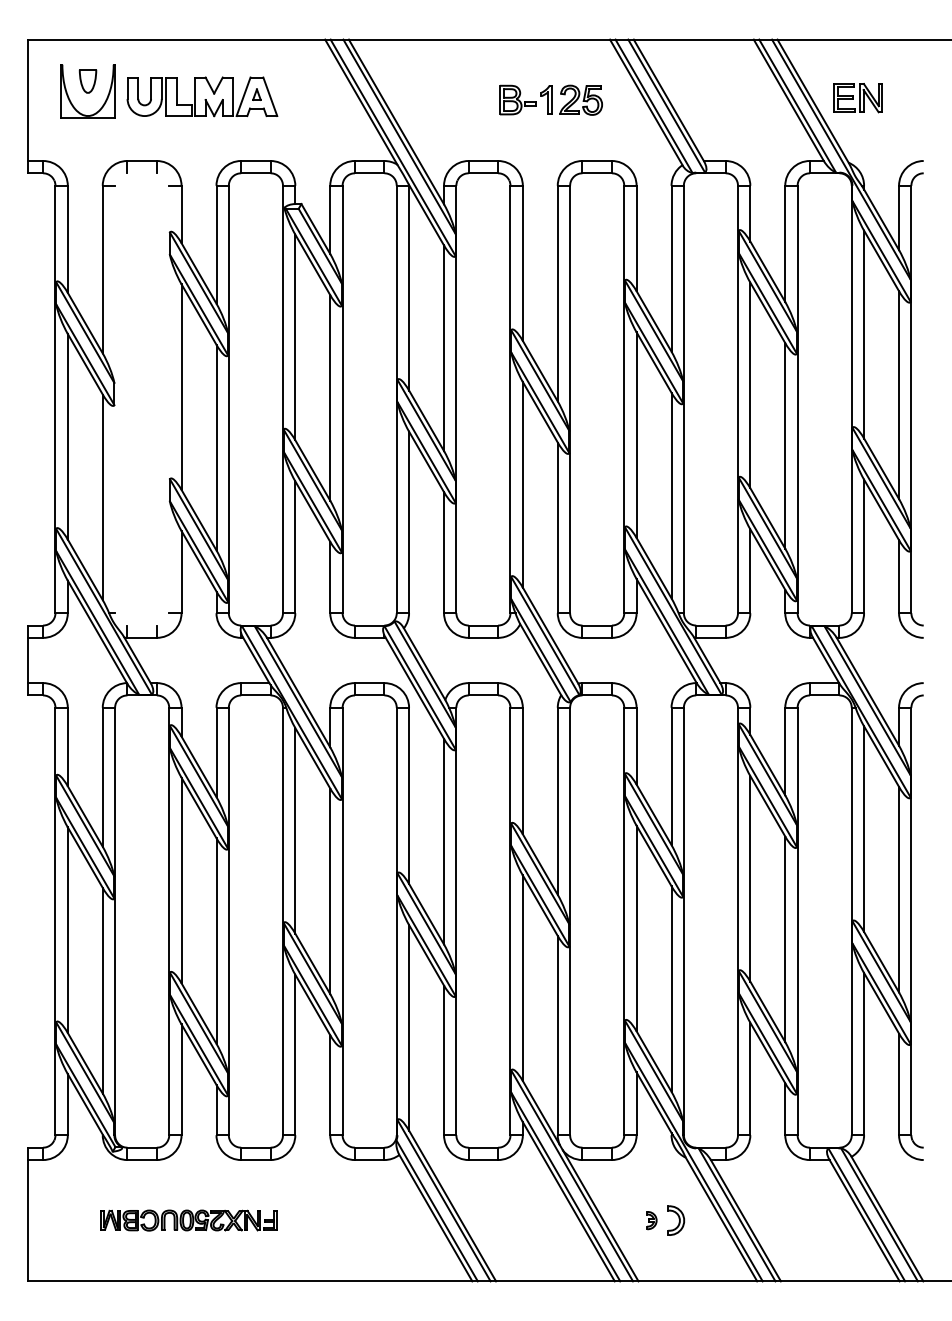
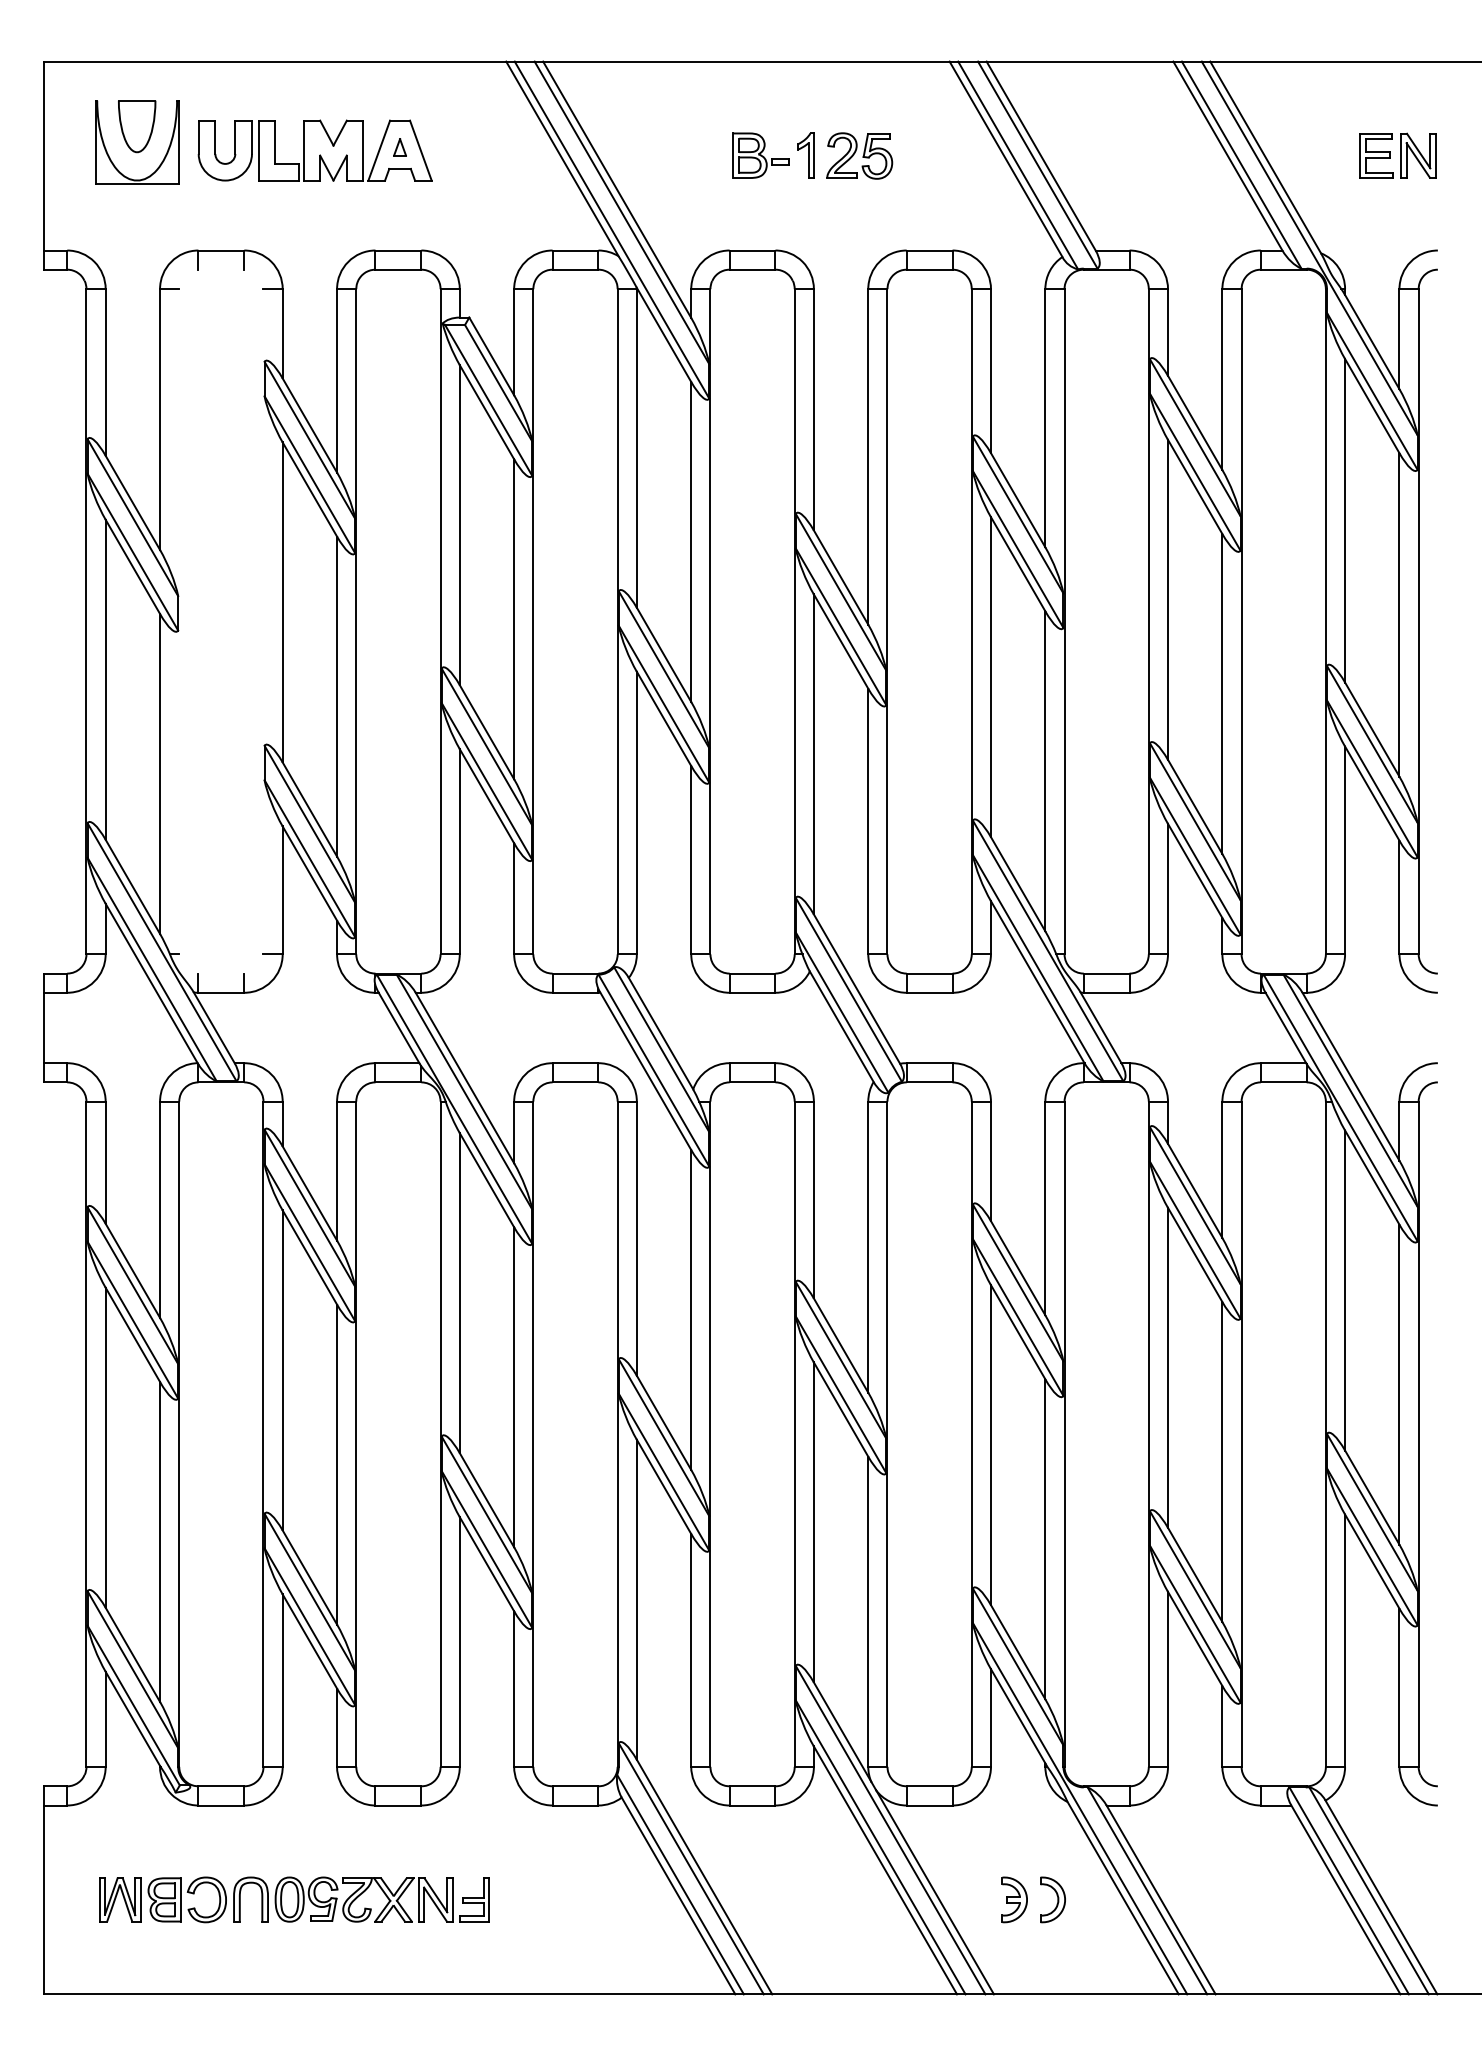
part: (87, 81) -> (136, 126), size x1.43
part: (857, 98) -> (1397, 156), moved
part: (550, 99) -> (811, 154), moved
part: (188, 1220) -> (293, 1899), size x1.43
part: (651, 1220) -> (1014, 1899), size x1.67

